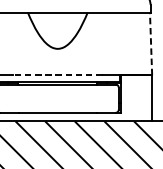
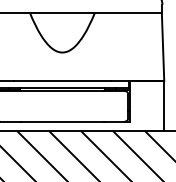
line: (151, 44) -> (163, 47), dashed -> solid
line: (56, 75) -> (61, 81), dashed -> solid

